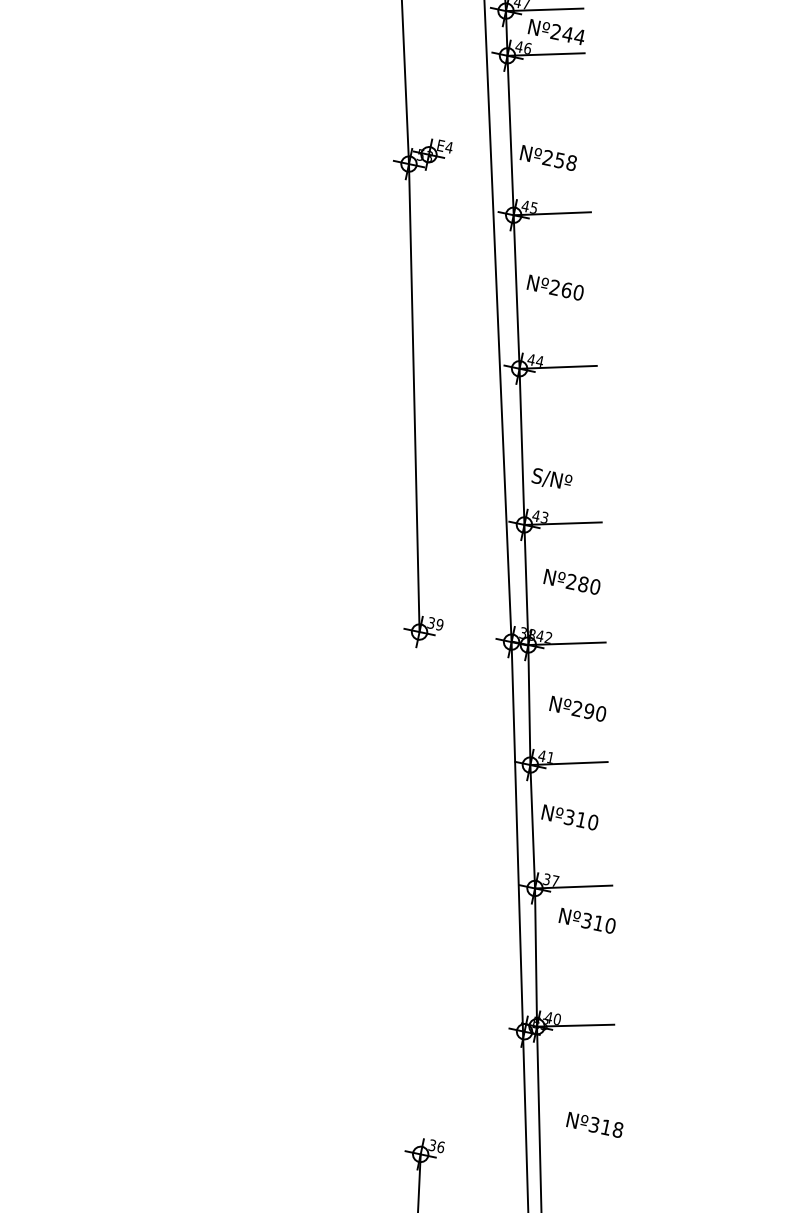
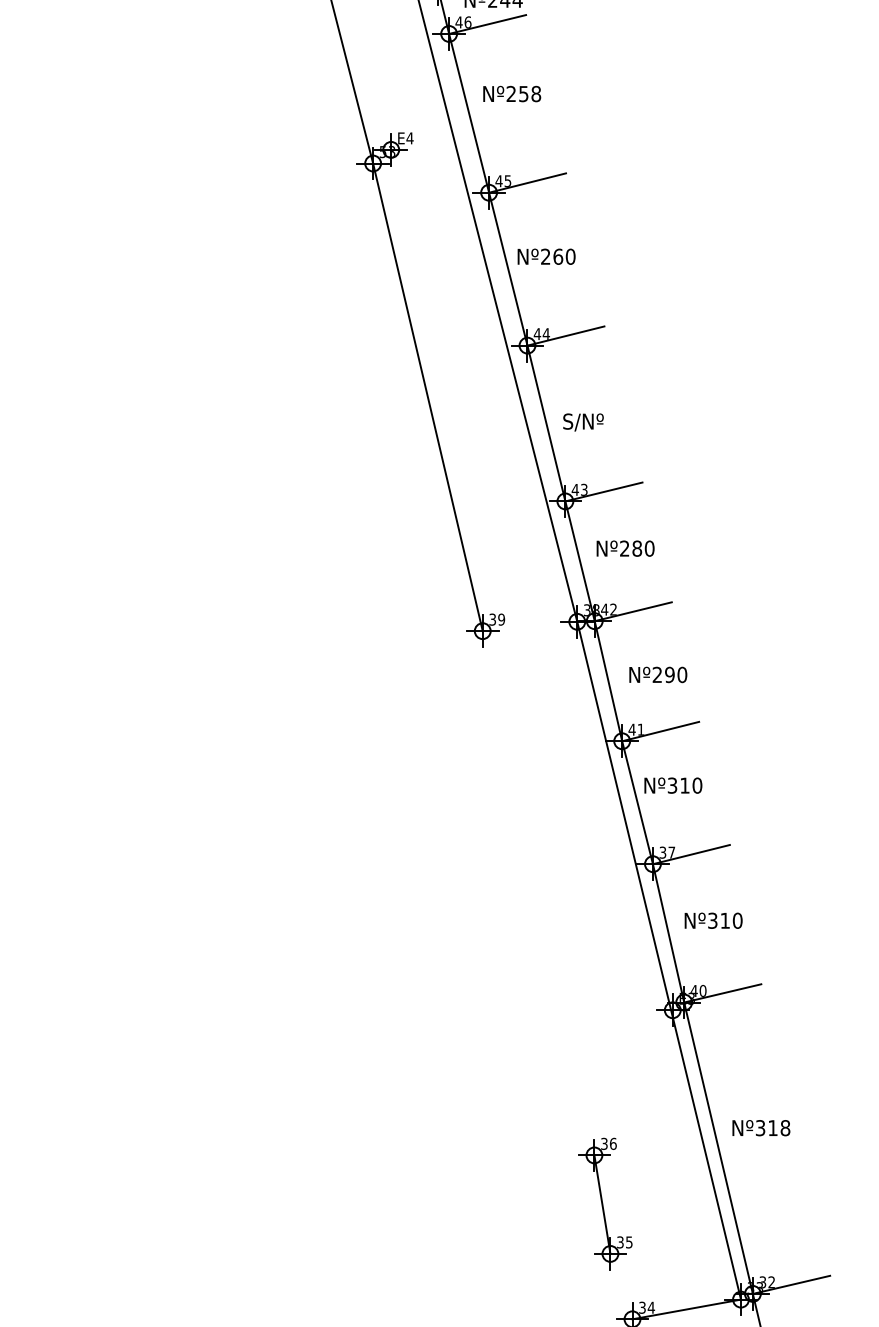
text: (549, 157) -> (512, 93), moved
text: (551, 480) -> (583, 422), moved
text: (587, 920) -> (713, 920), moved
text: (595, 1125) -> (761, 1128), moved

